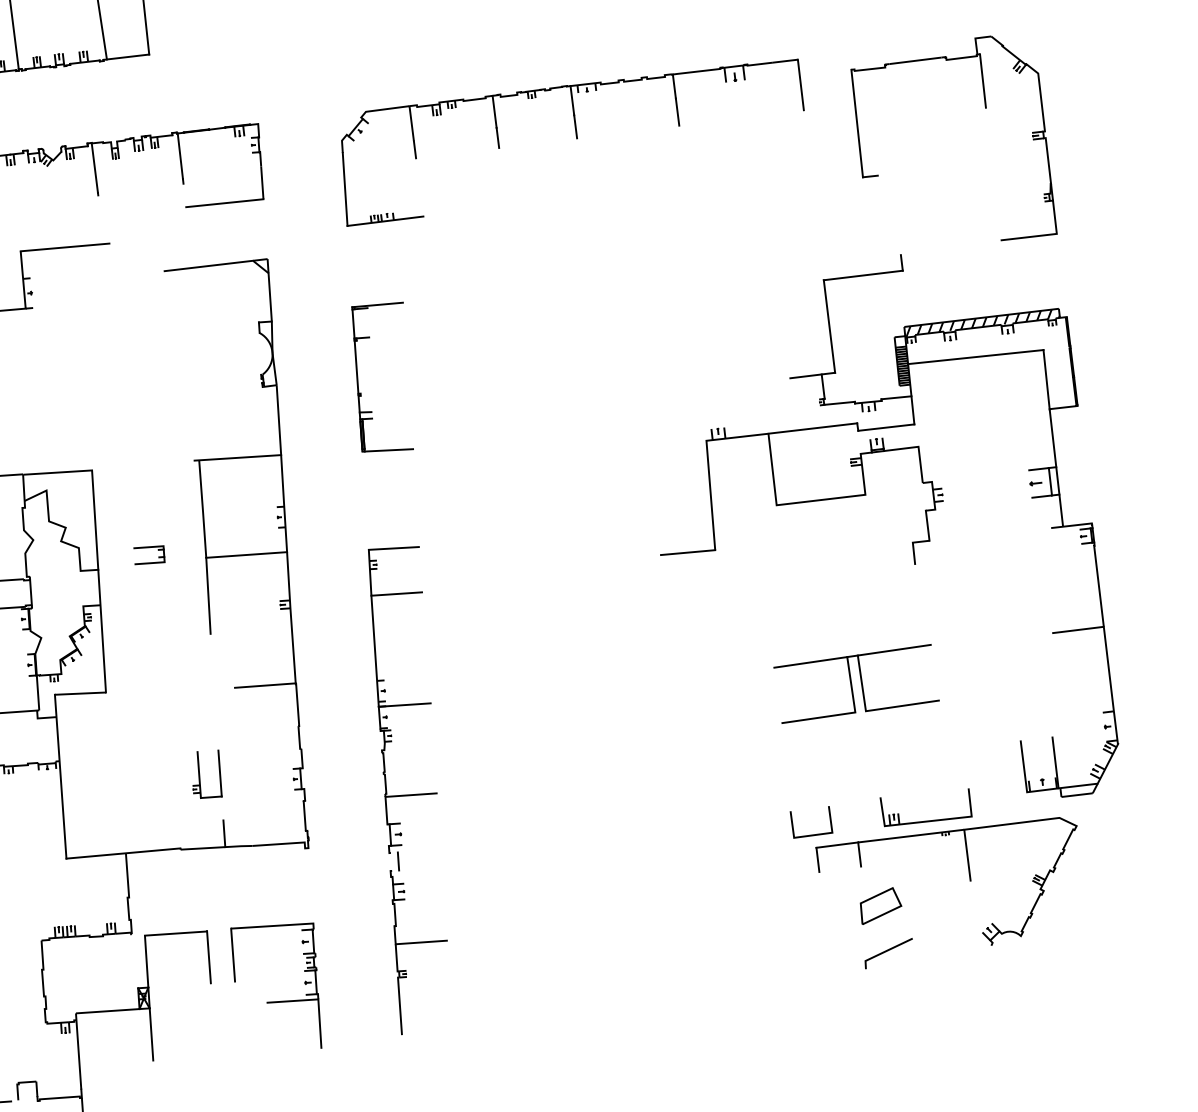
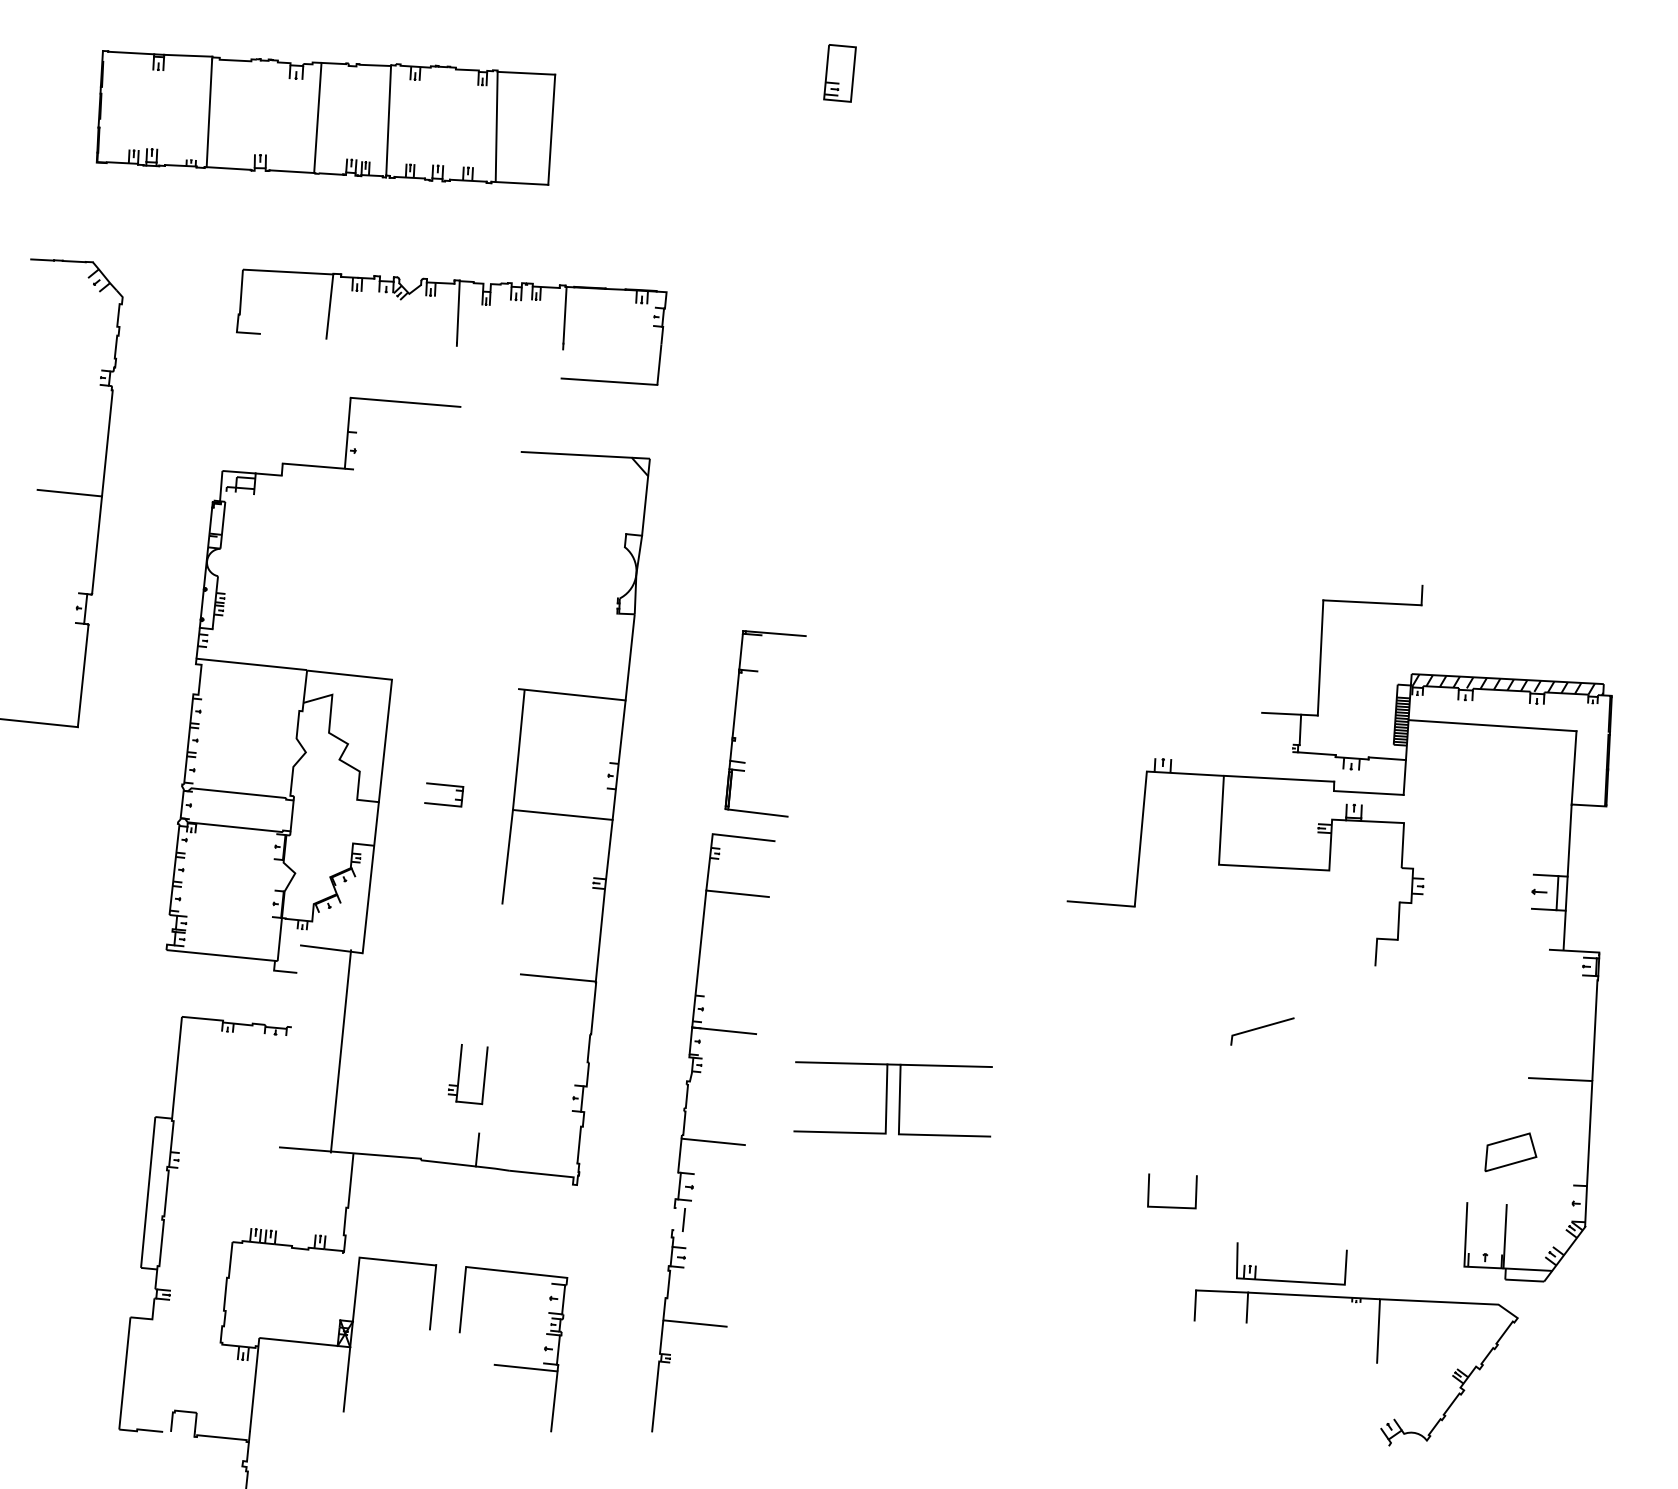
part: (984, 108) -> (1555, 424), removed
part: (570, 134) -> (1045, 369), removed
part: (358, 380) -> (735, 721), moved
part: (856, 684) -> (892, 1099), moved
line: (60, 776) -> (340, 1051), moved
part: (928, 820) -> (1291, 1280), moved
line: (813, 834) -> (1172, 1206), moved
part: (880, 905) -> (1510, 1152), moved
line: (888, 951) -> (1262, 1028), moved

